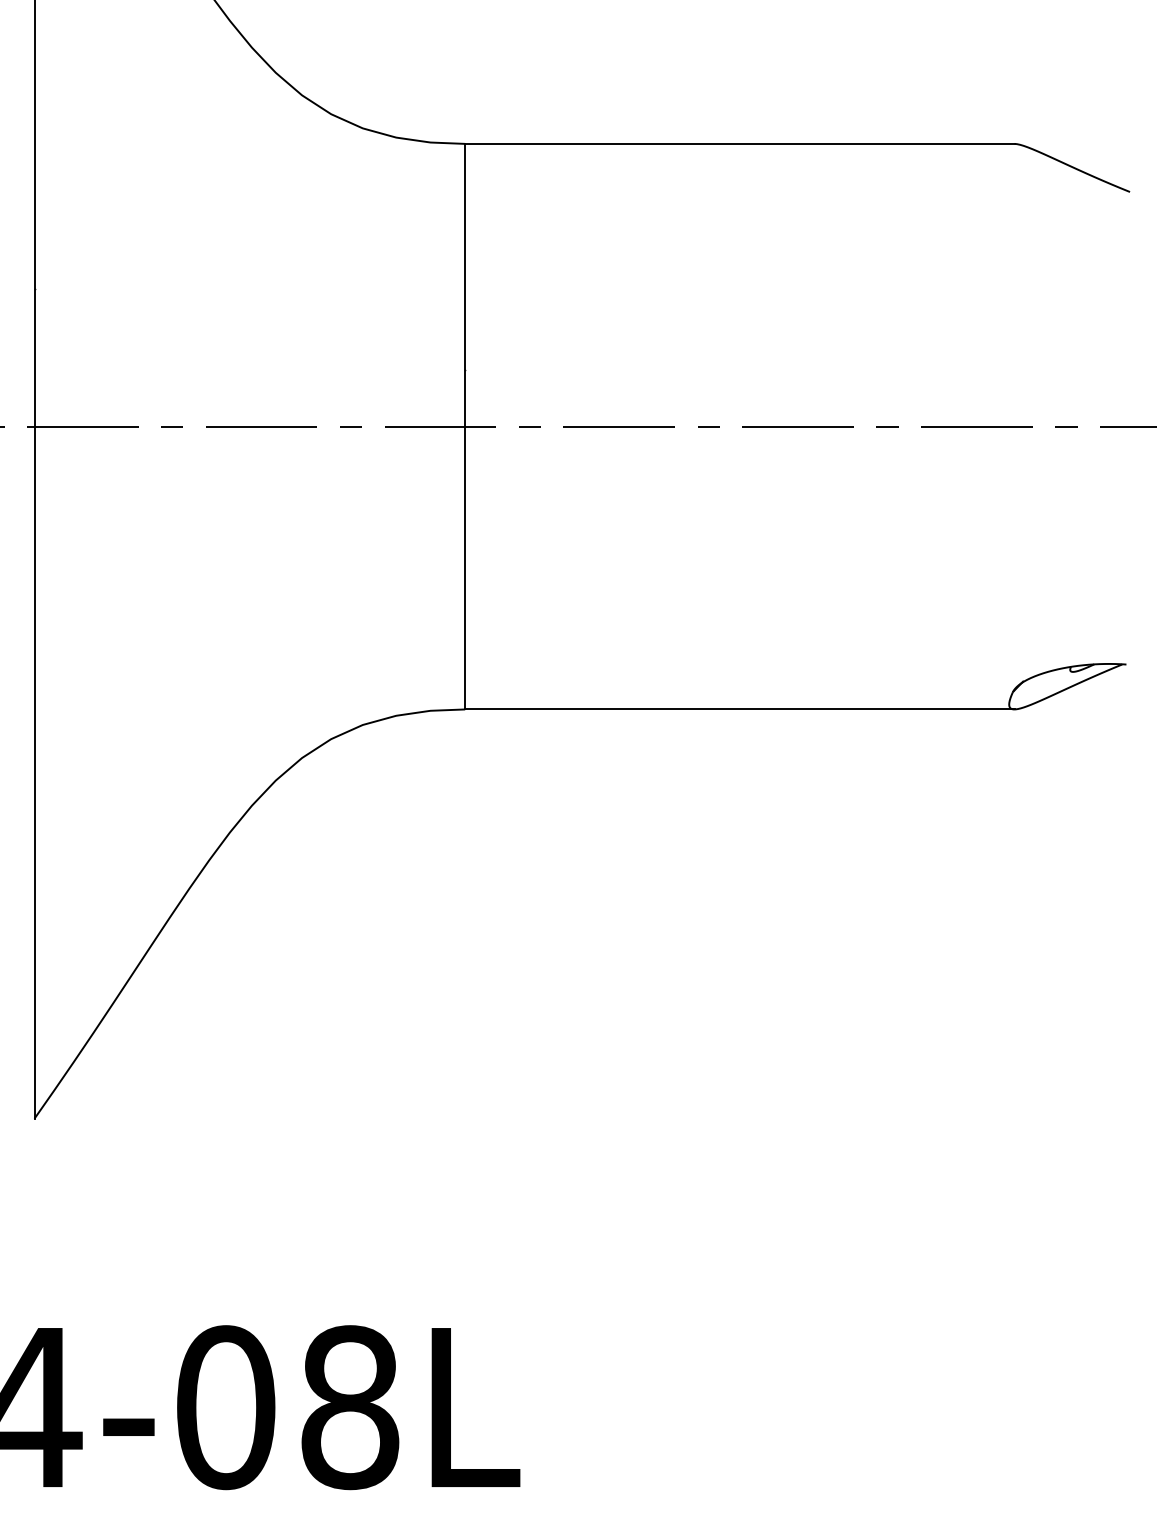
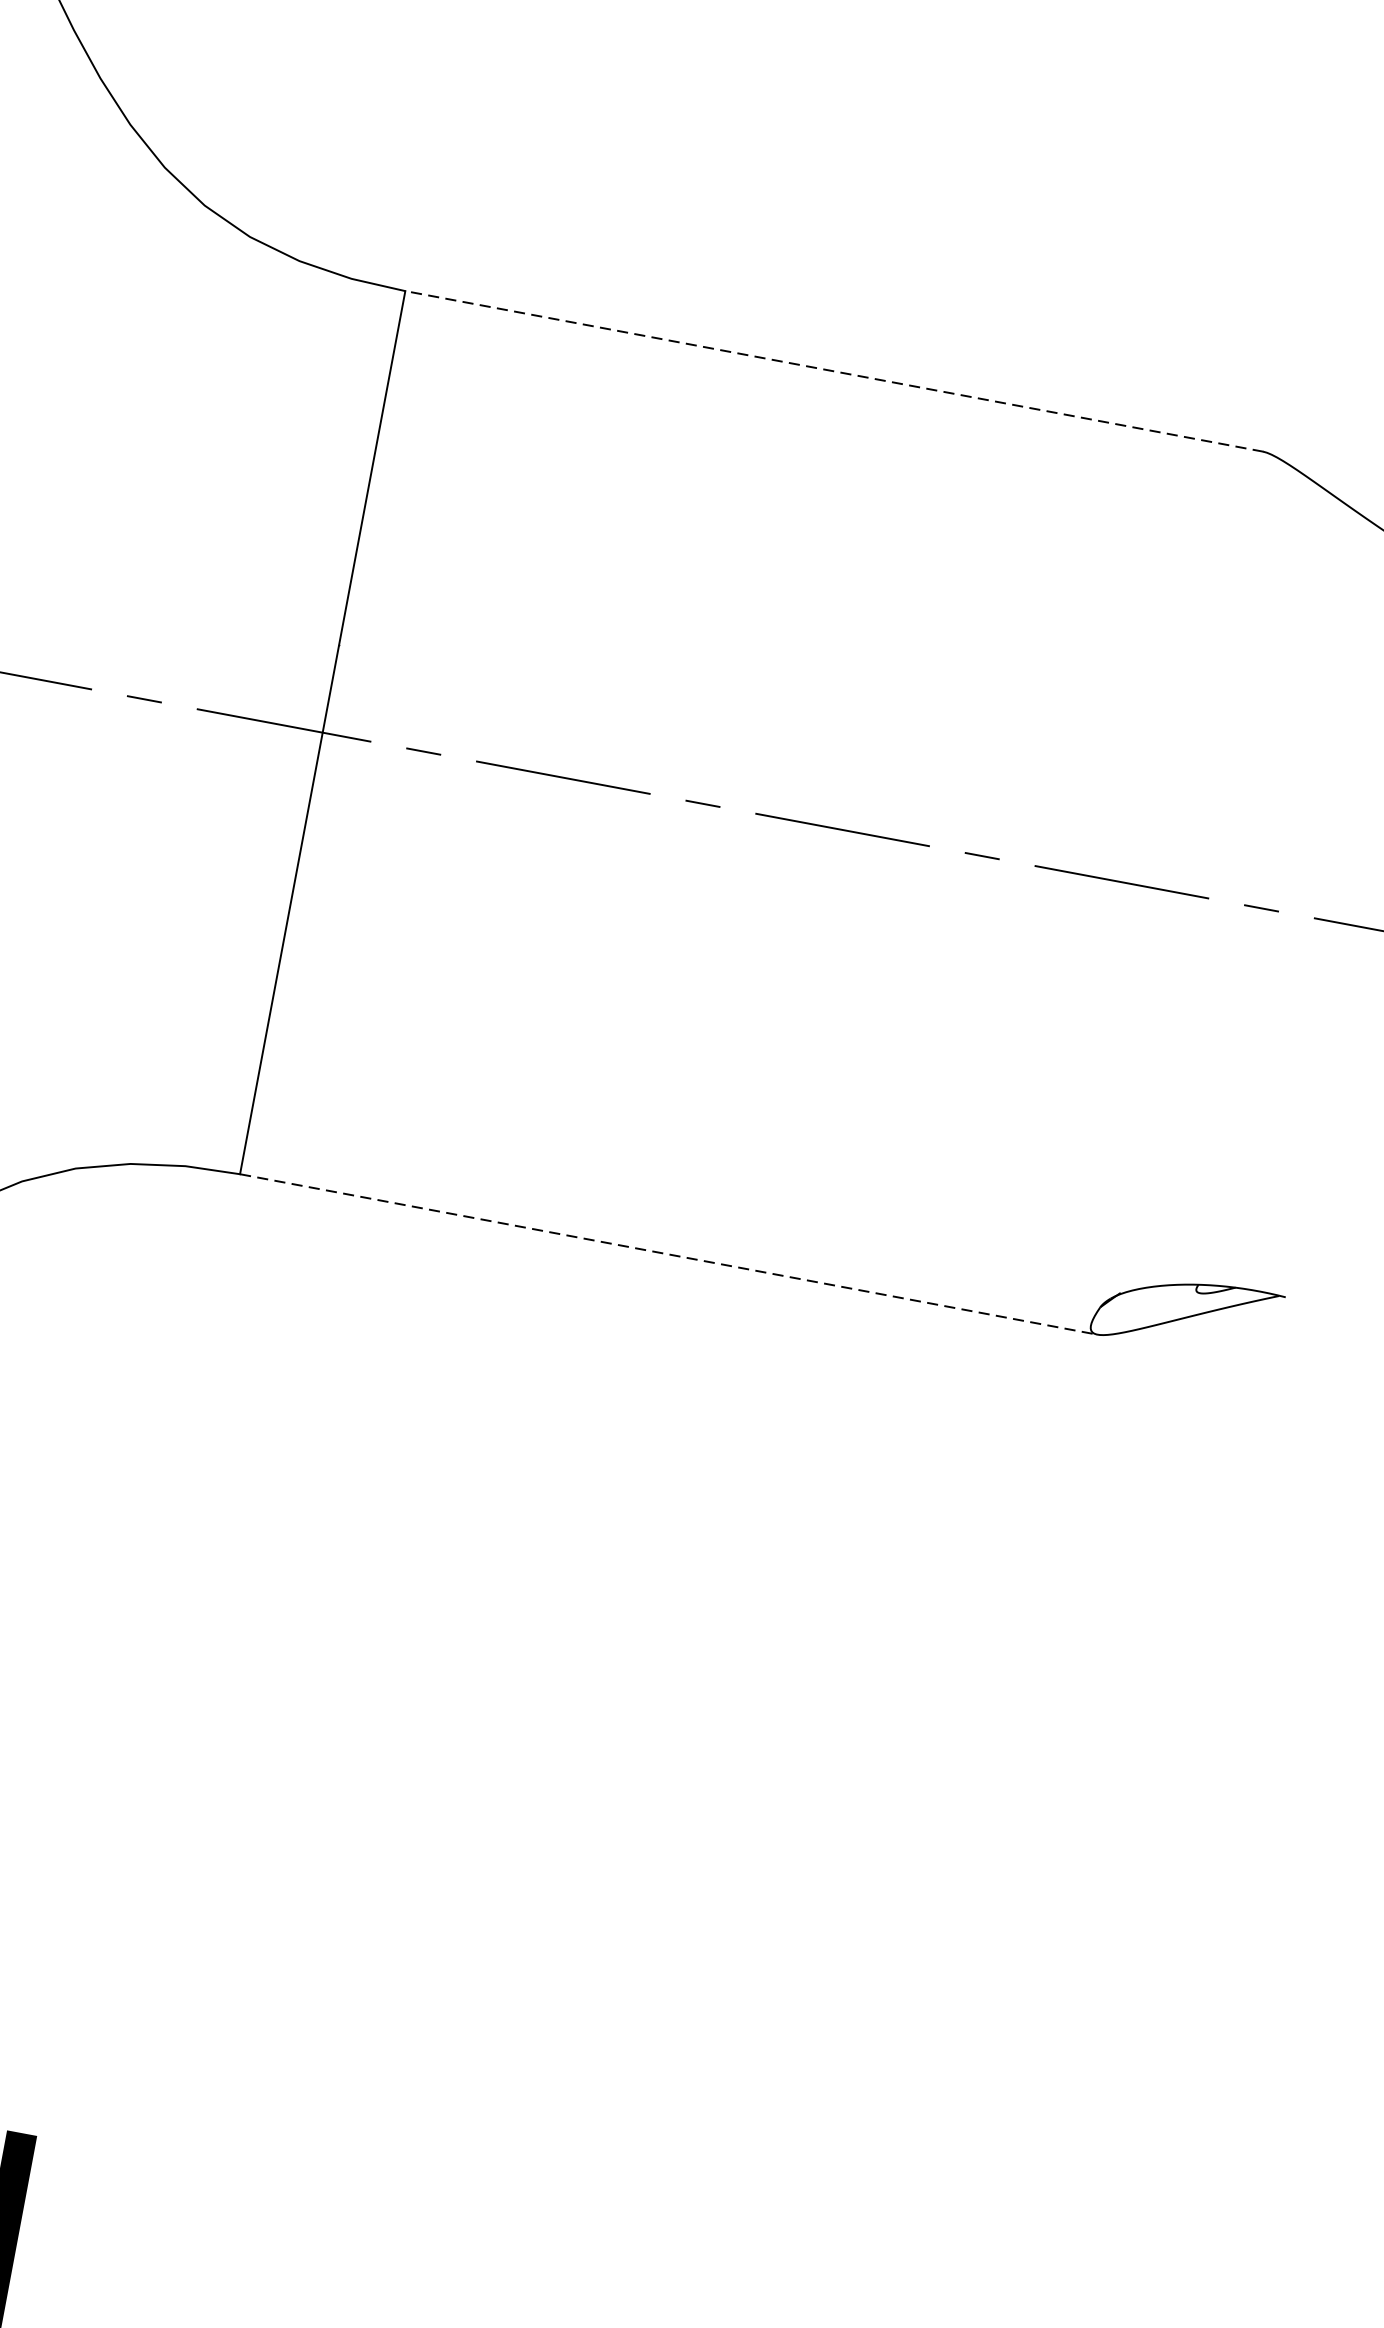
line: (740, 143) -> (835, 370), solid -> dashed
line: (740, 709) -> (669, 1254), solid -> dashed

